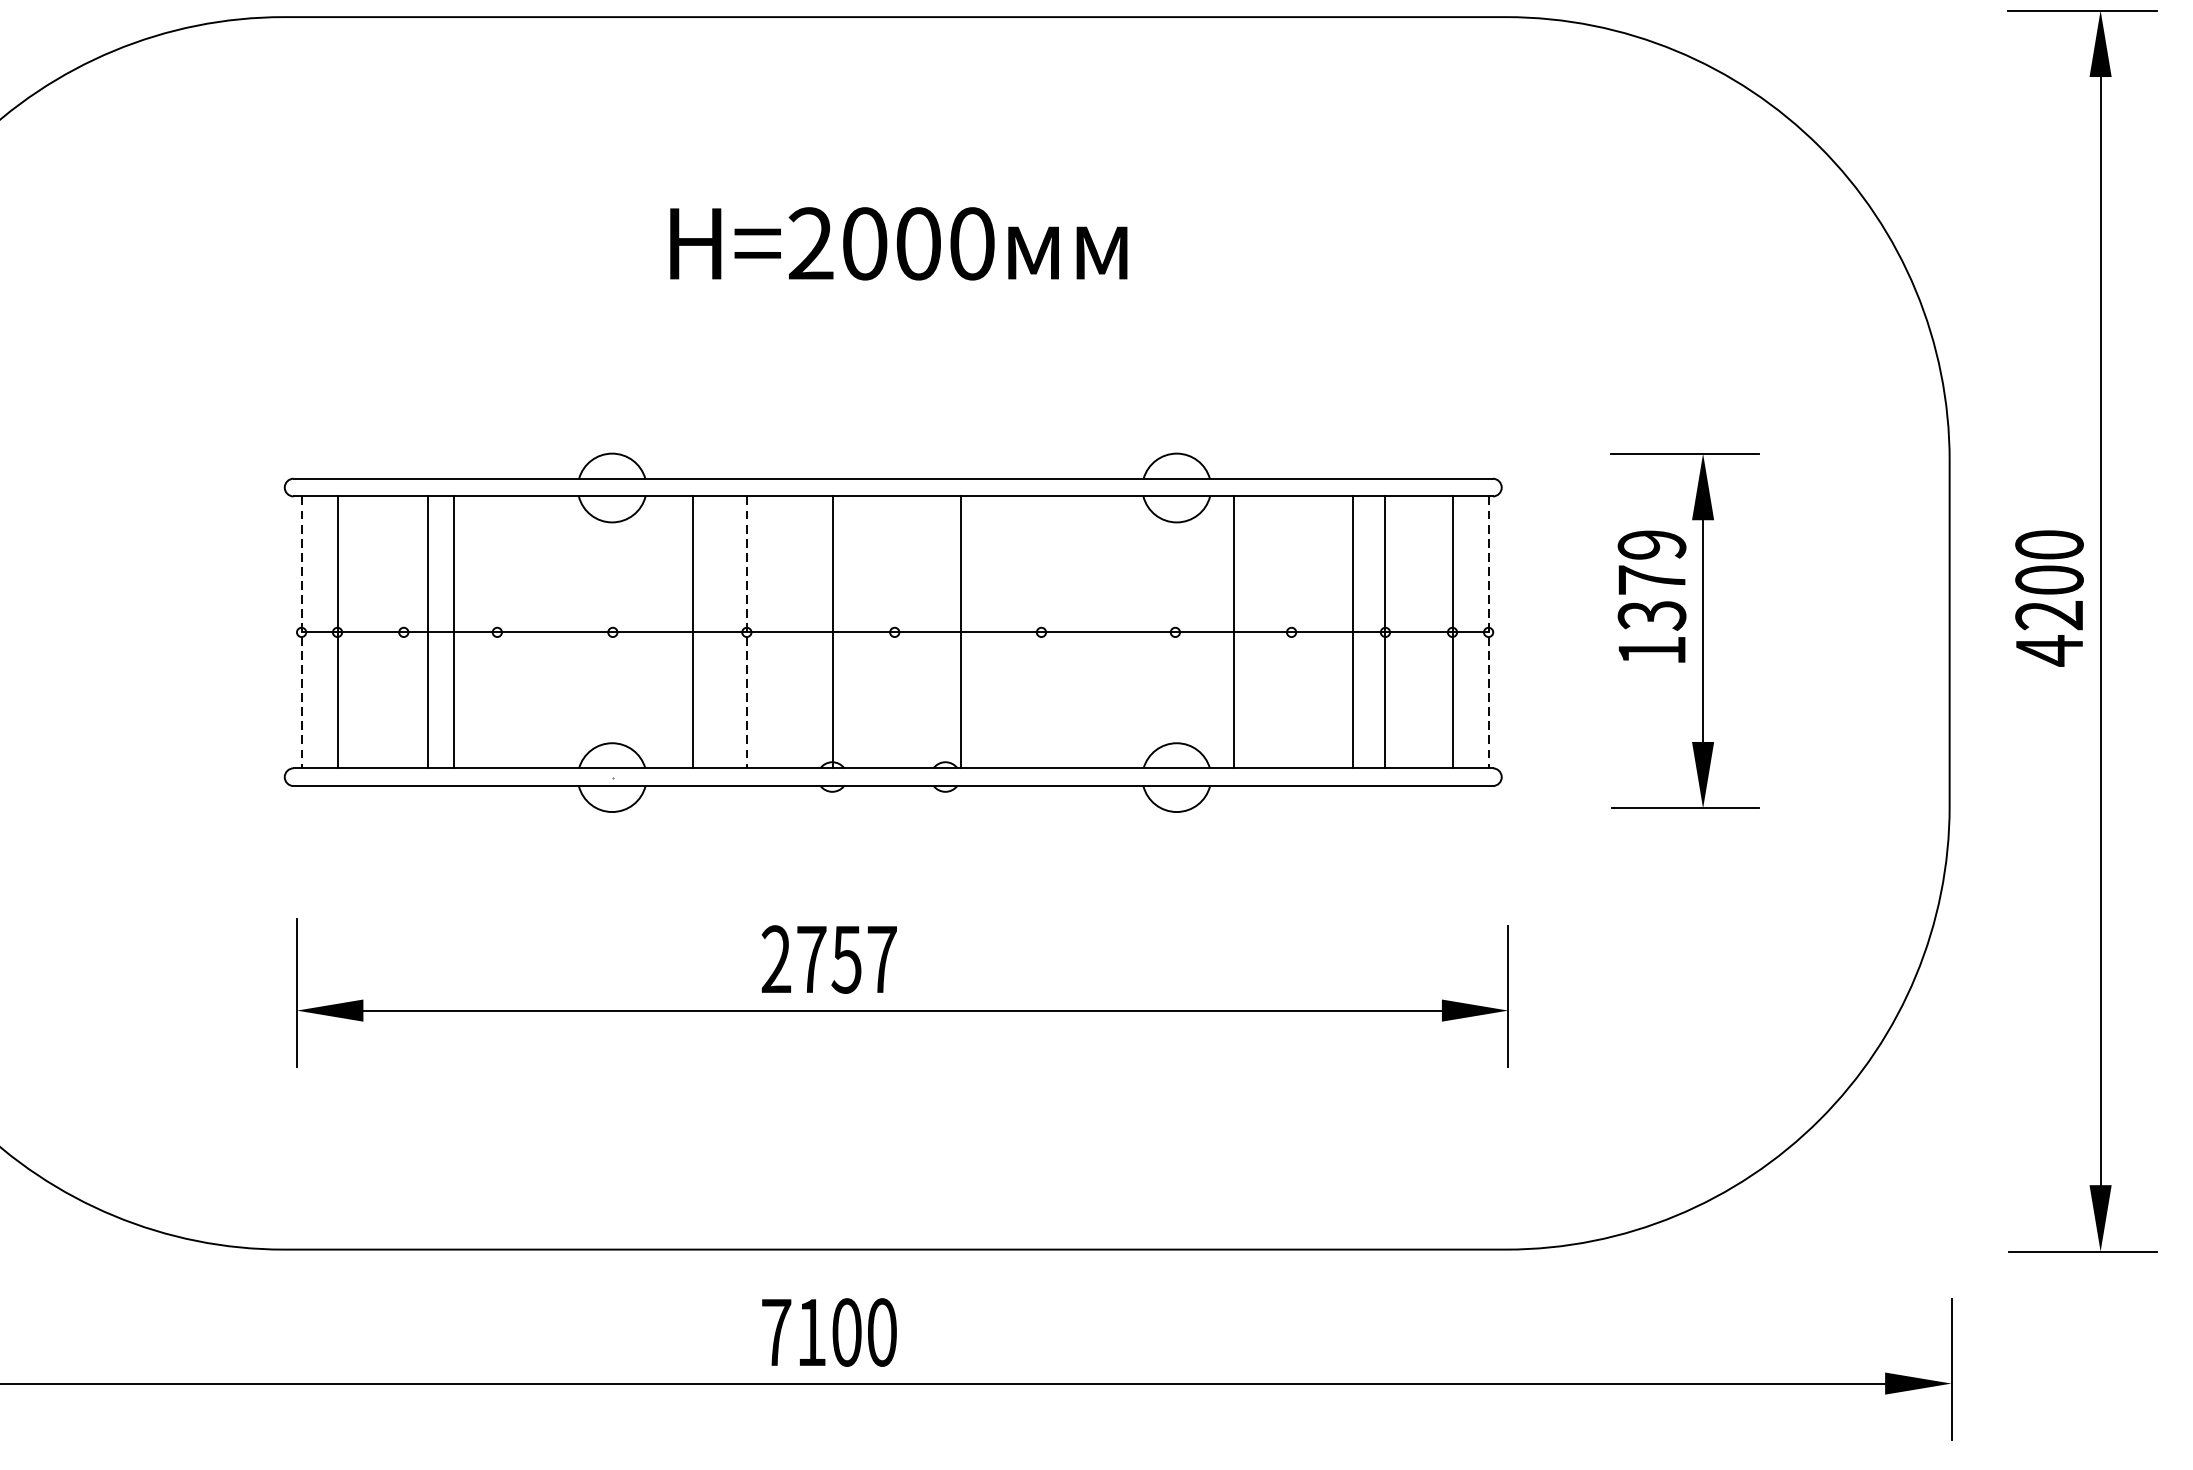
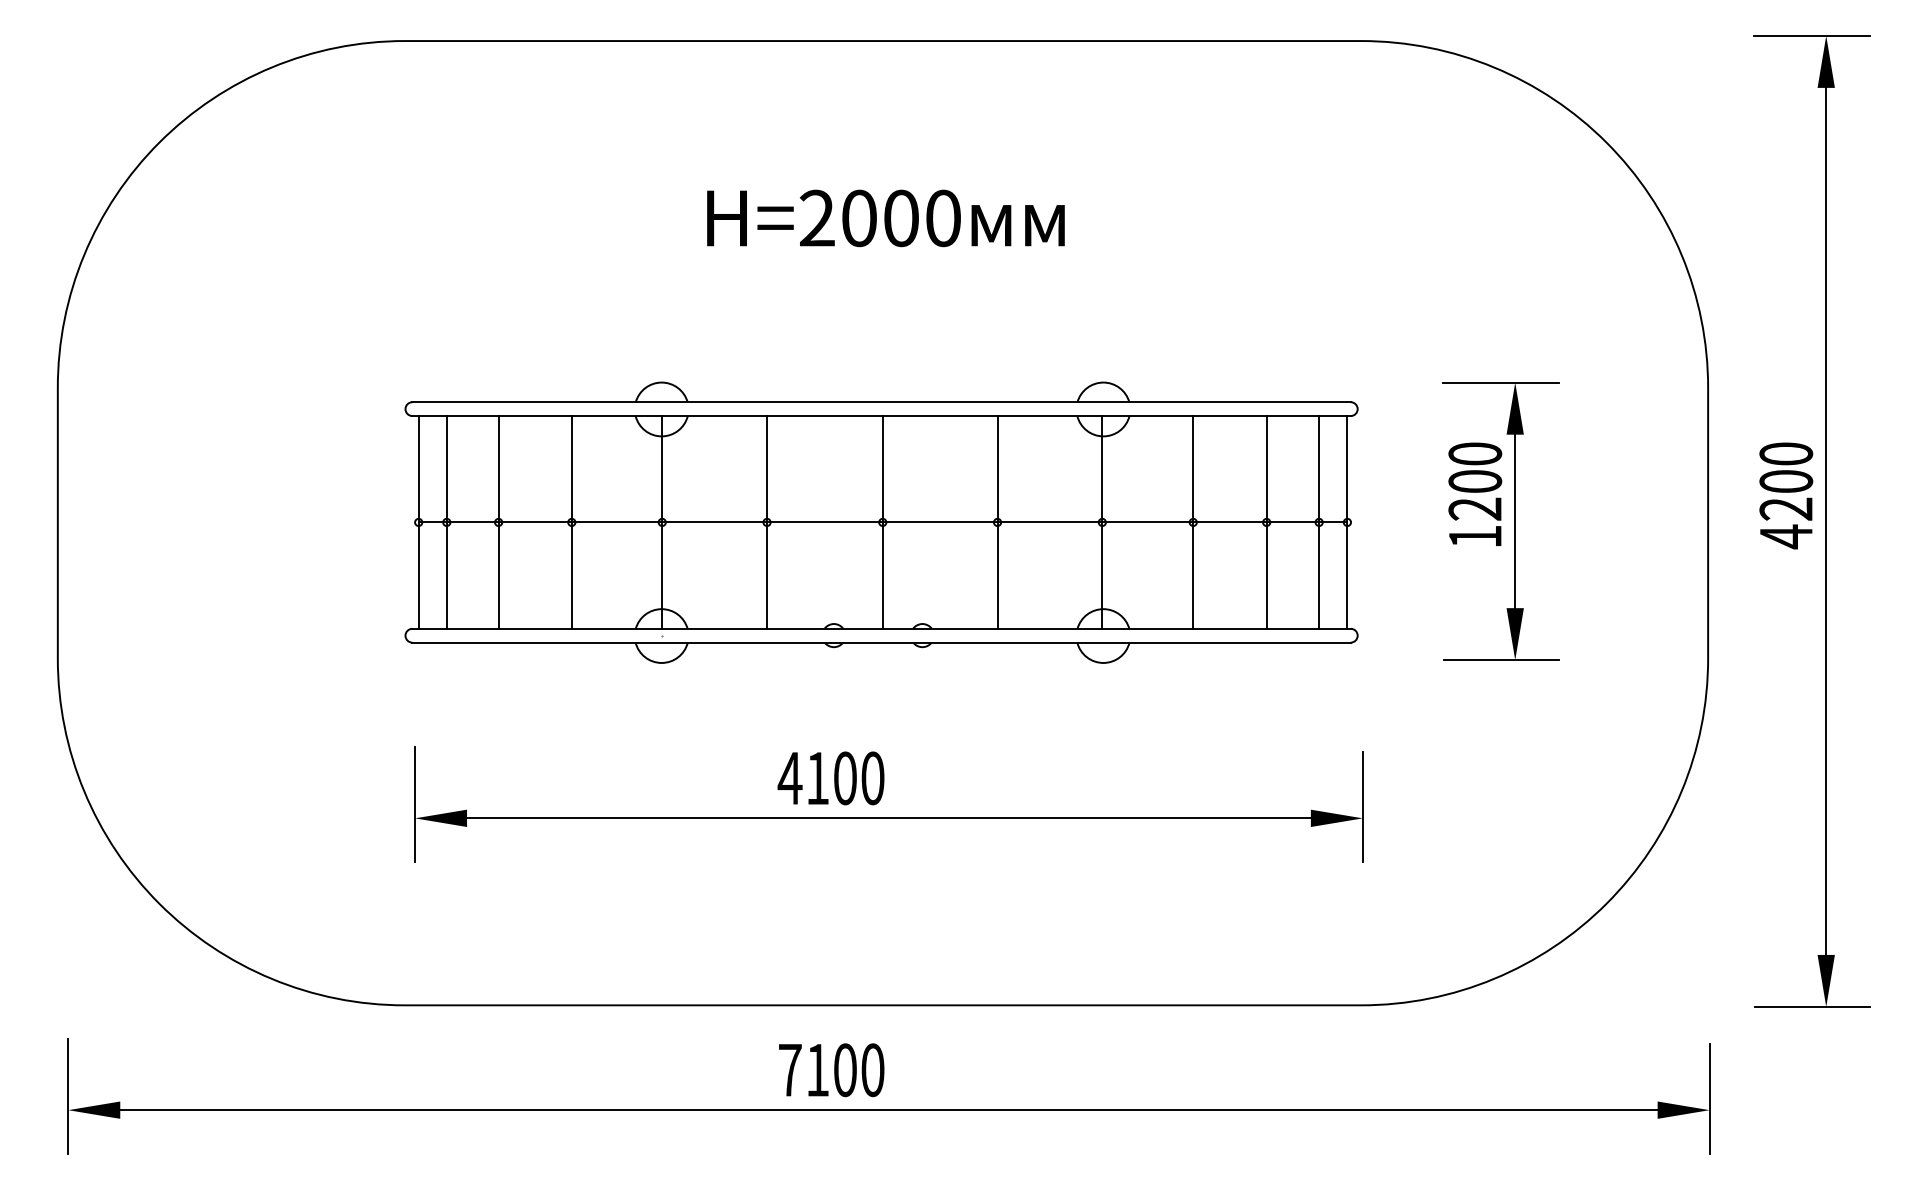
text: (1652, 580) -> (1475, 481), 1379 -> 1200
line: (301, 632) -> (418, 522), dashed -> solid
line: (427, 632) -> (571, 522), moved
line: (453, 632) -> (498, 522), moved
line: (693, 632) -> (662, 522), moved
line: (747, 632) -> (767, 522), dashed -> solid
line: (833, 632) -> (882, 522), moved
line: (960, 632) -> (997, 522), moved
line: (1234, 632) -> (1102, 522), moved
line: (1353, 632) -> (1193, 522), moved
line: (1488, 632) -> (1347, 522), dashed -> solid
text: (827, 959) -> (830, 778), 2757 -> 4100

